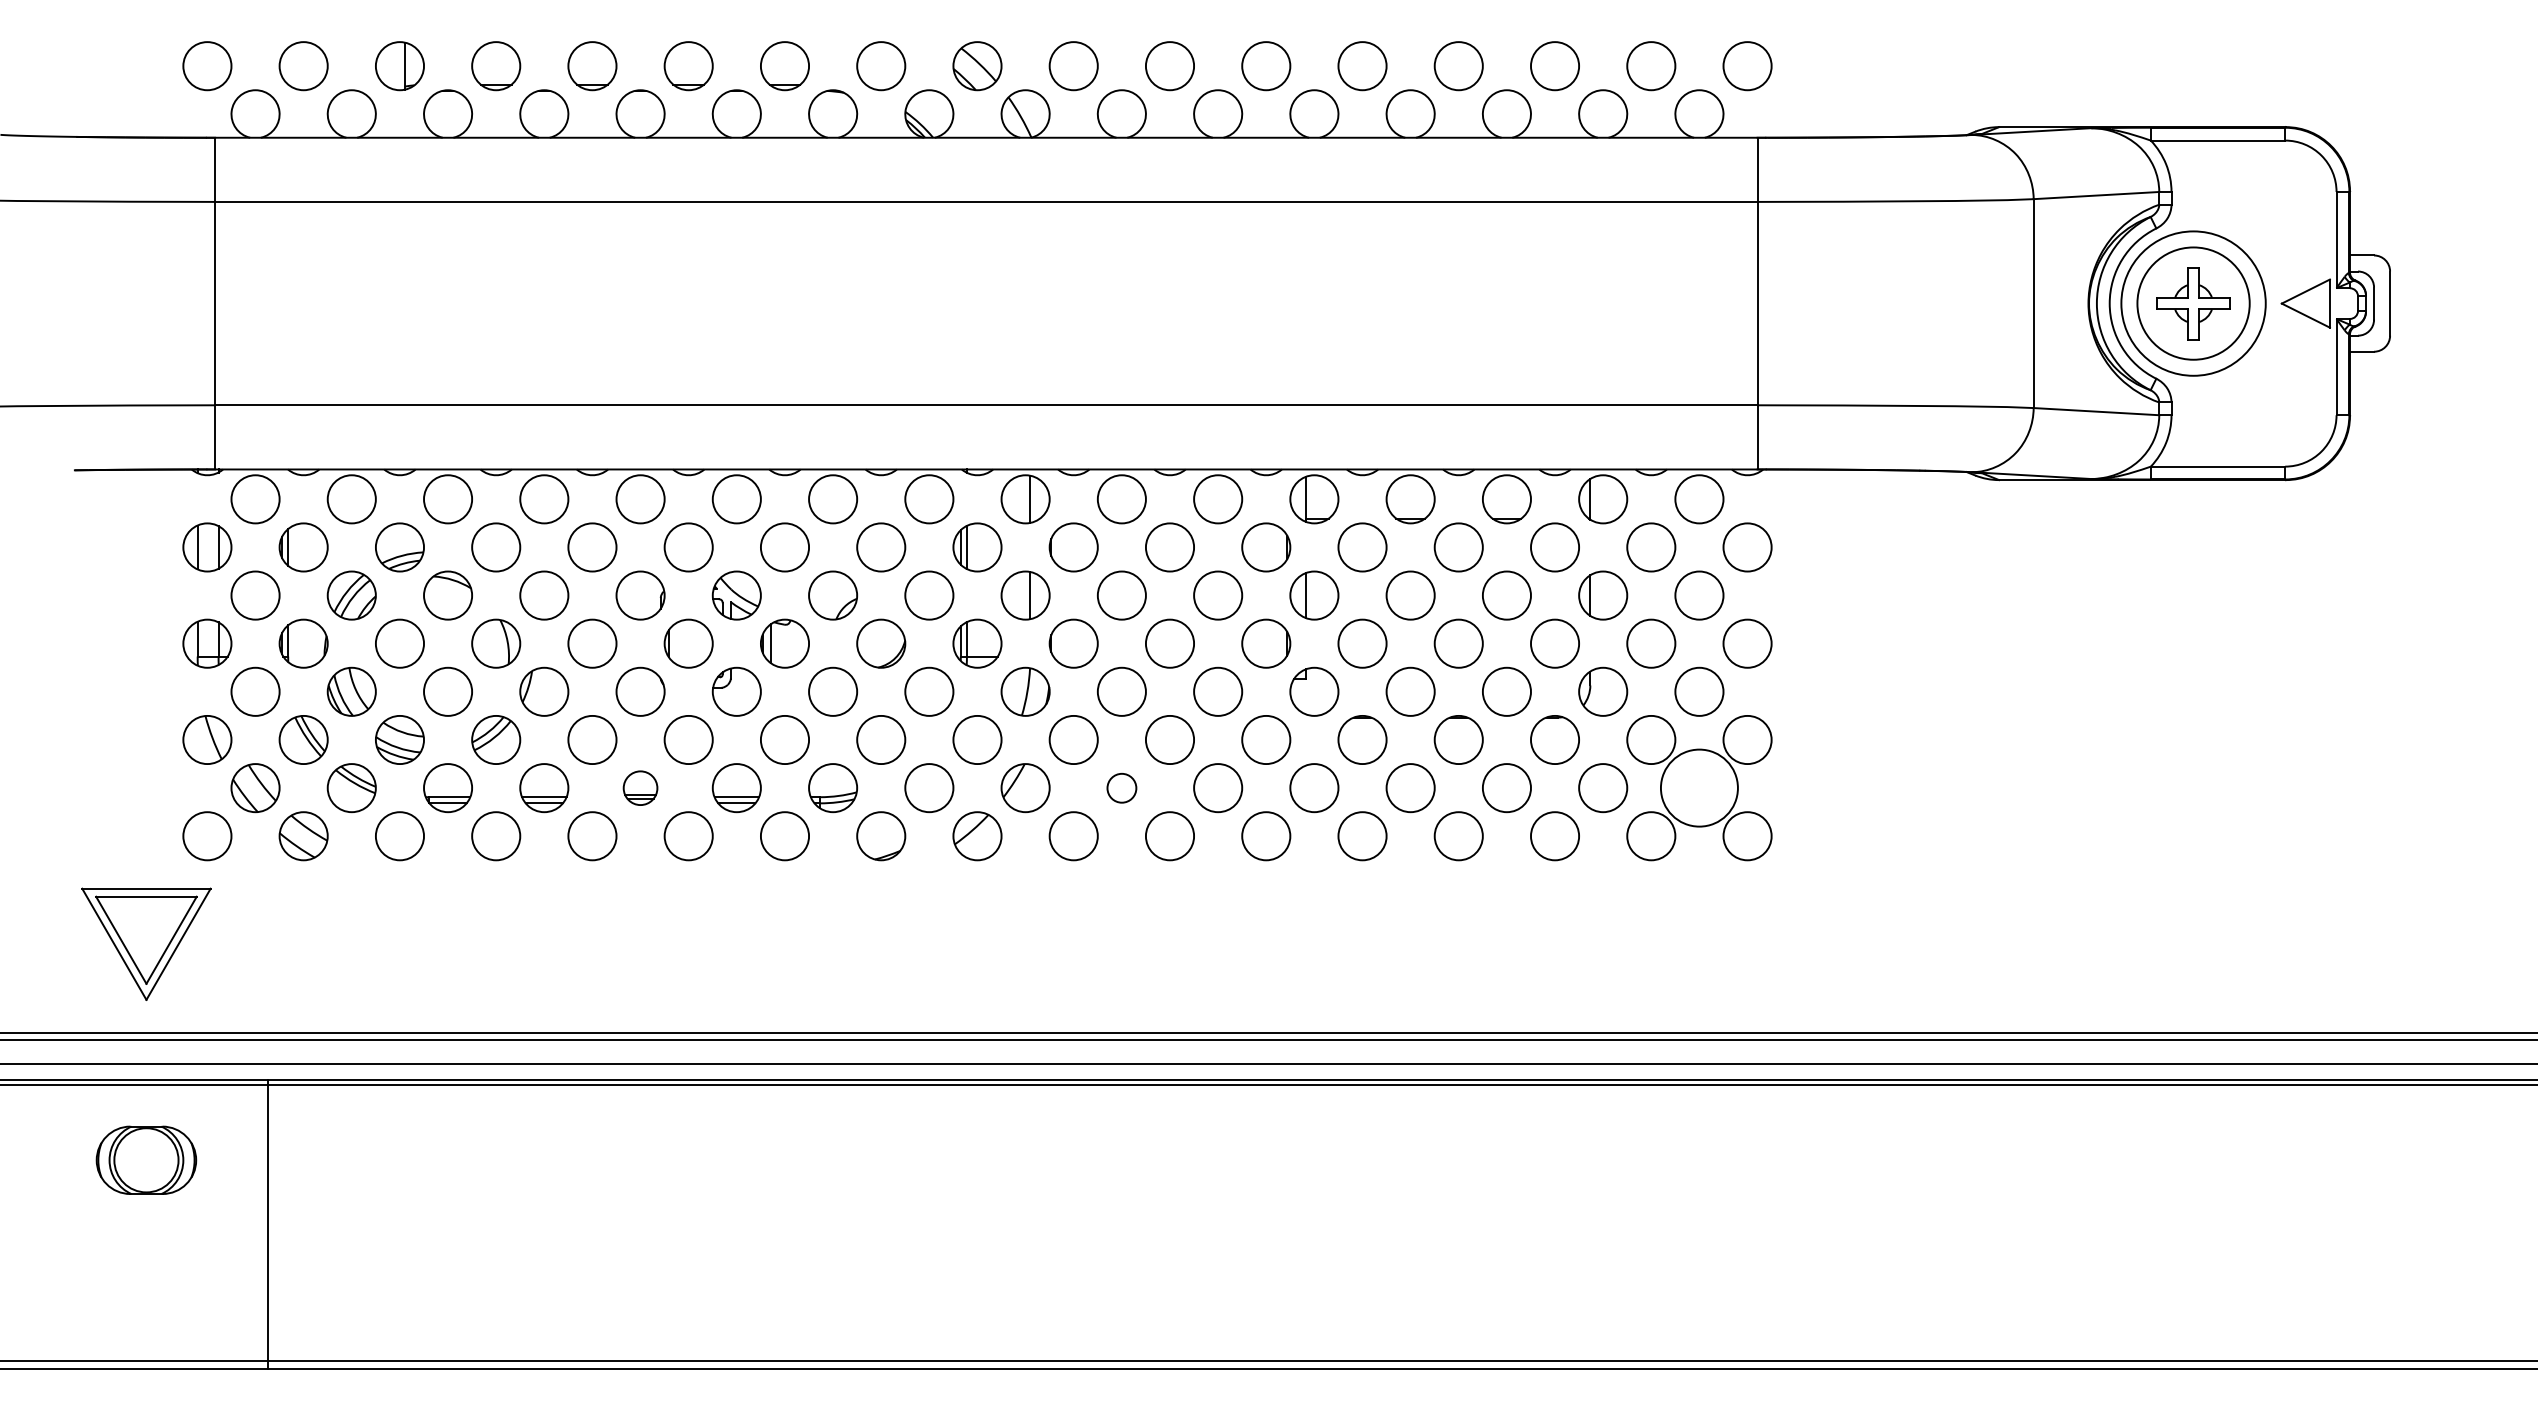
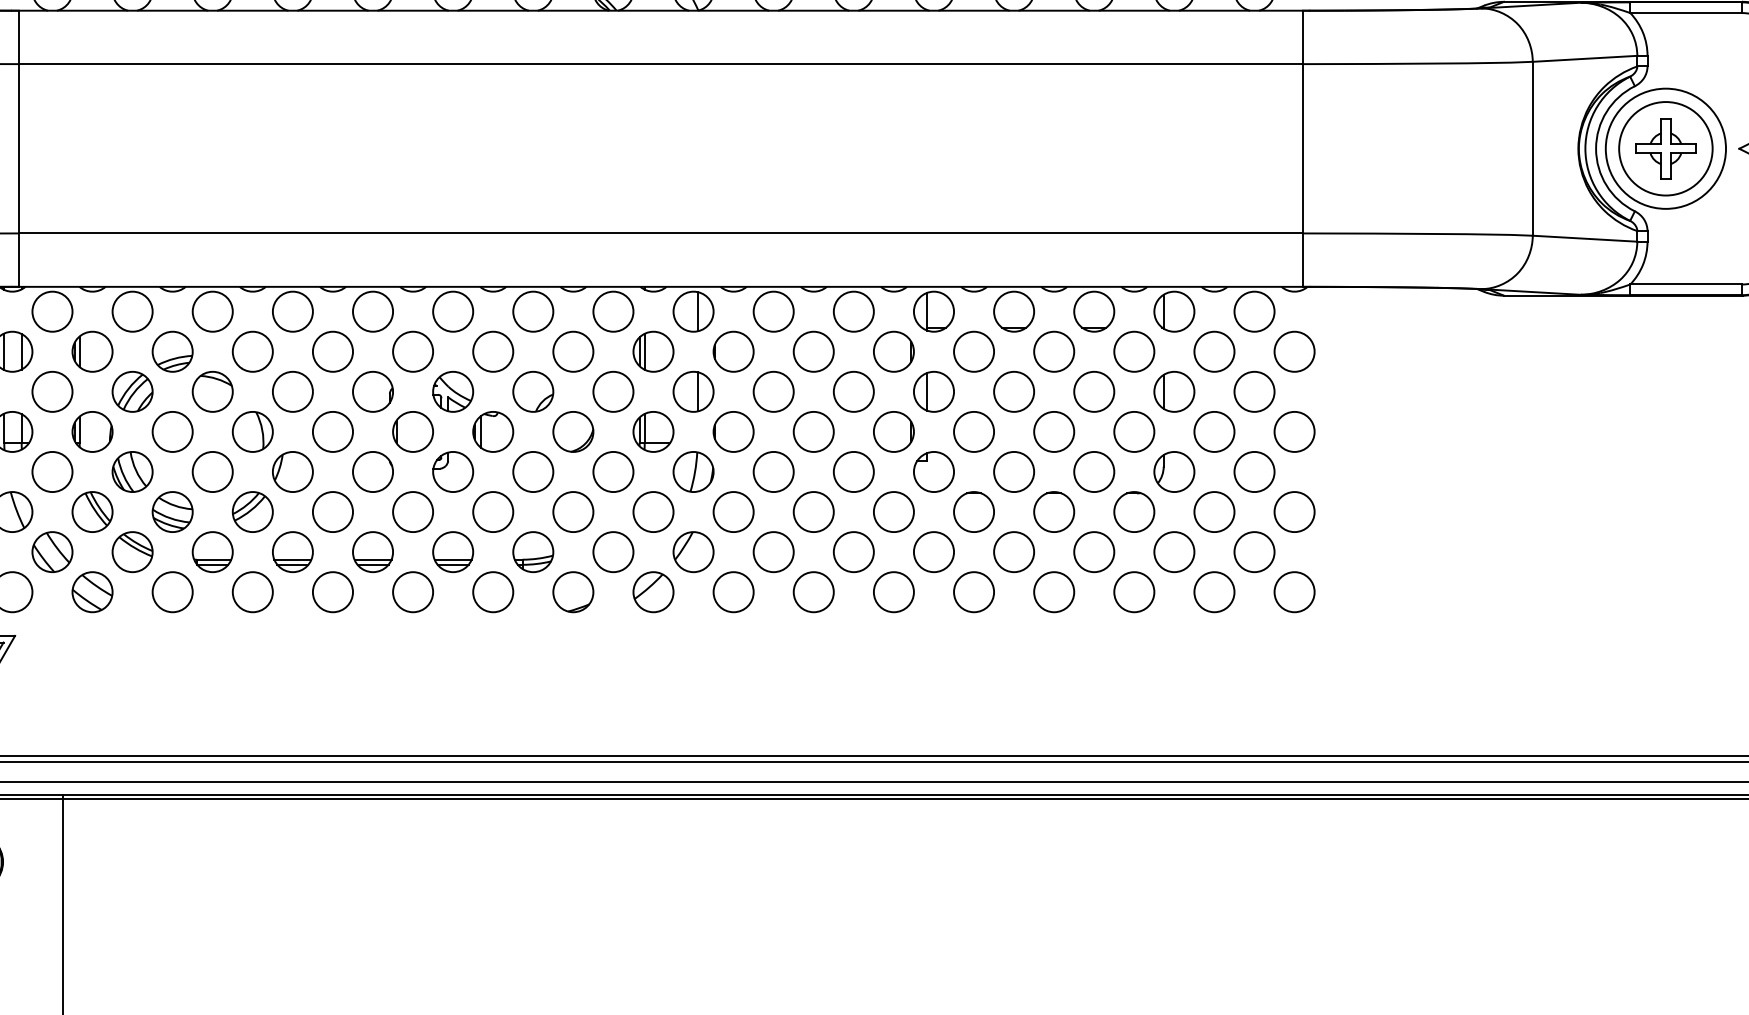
part: (640, 788) -> (372, 552), size x1.43
circle: (1121, 788) -> (773, 552), size x1.67
circle: (1699, 788) -> (1254, 552), size x0.62

